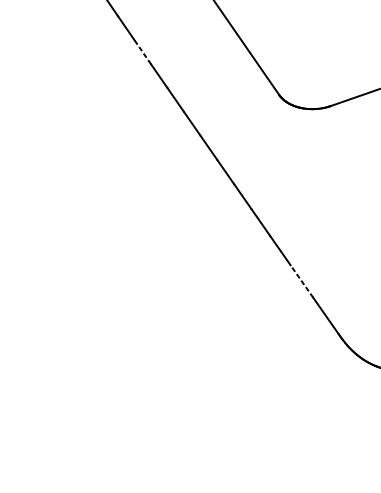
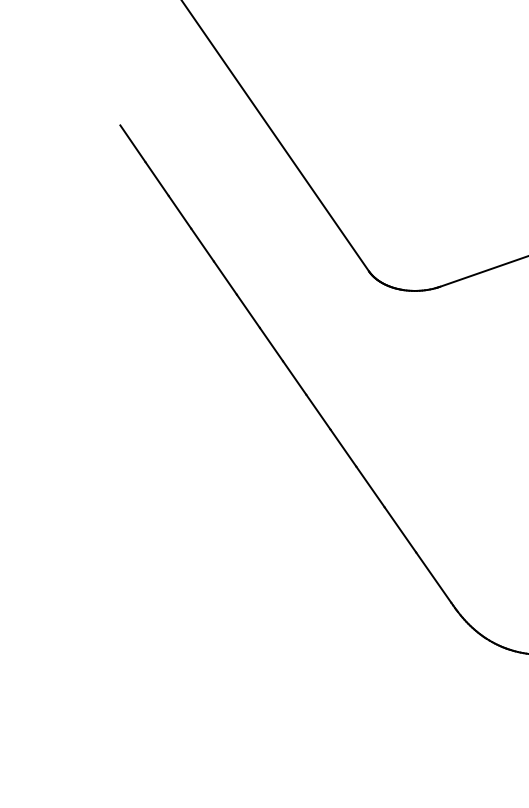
line: (143, 52) -> (180, 212), dashed -> solid
line: (301, 281) -> (400, 529), dashed -> solid

